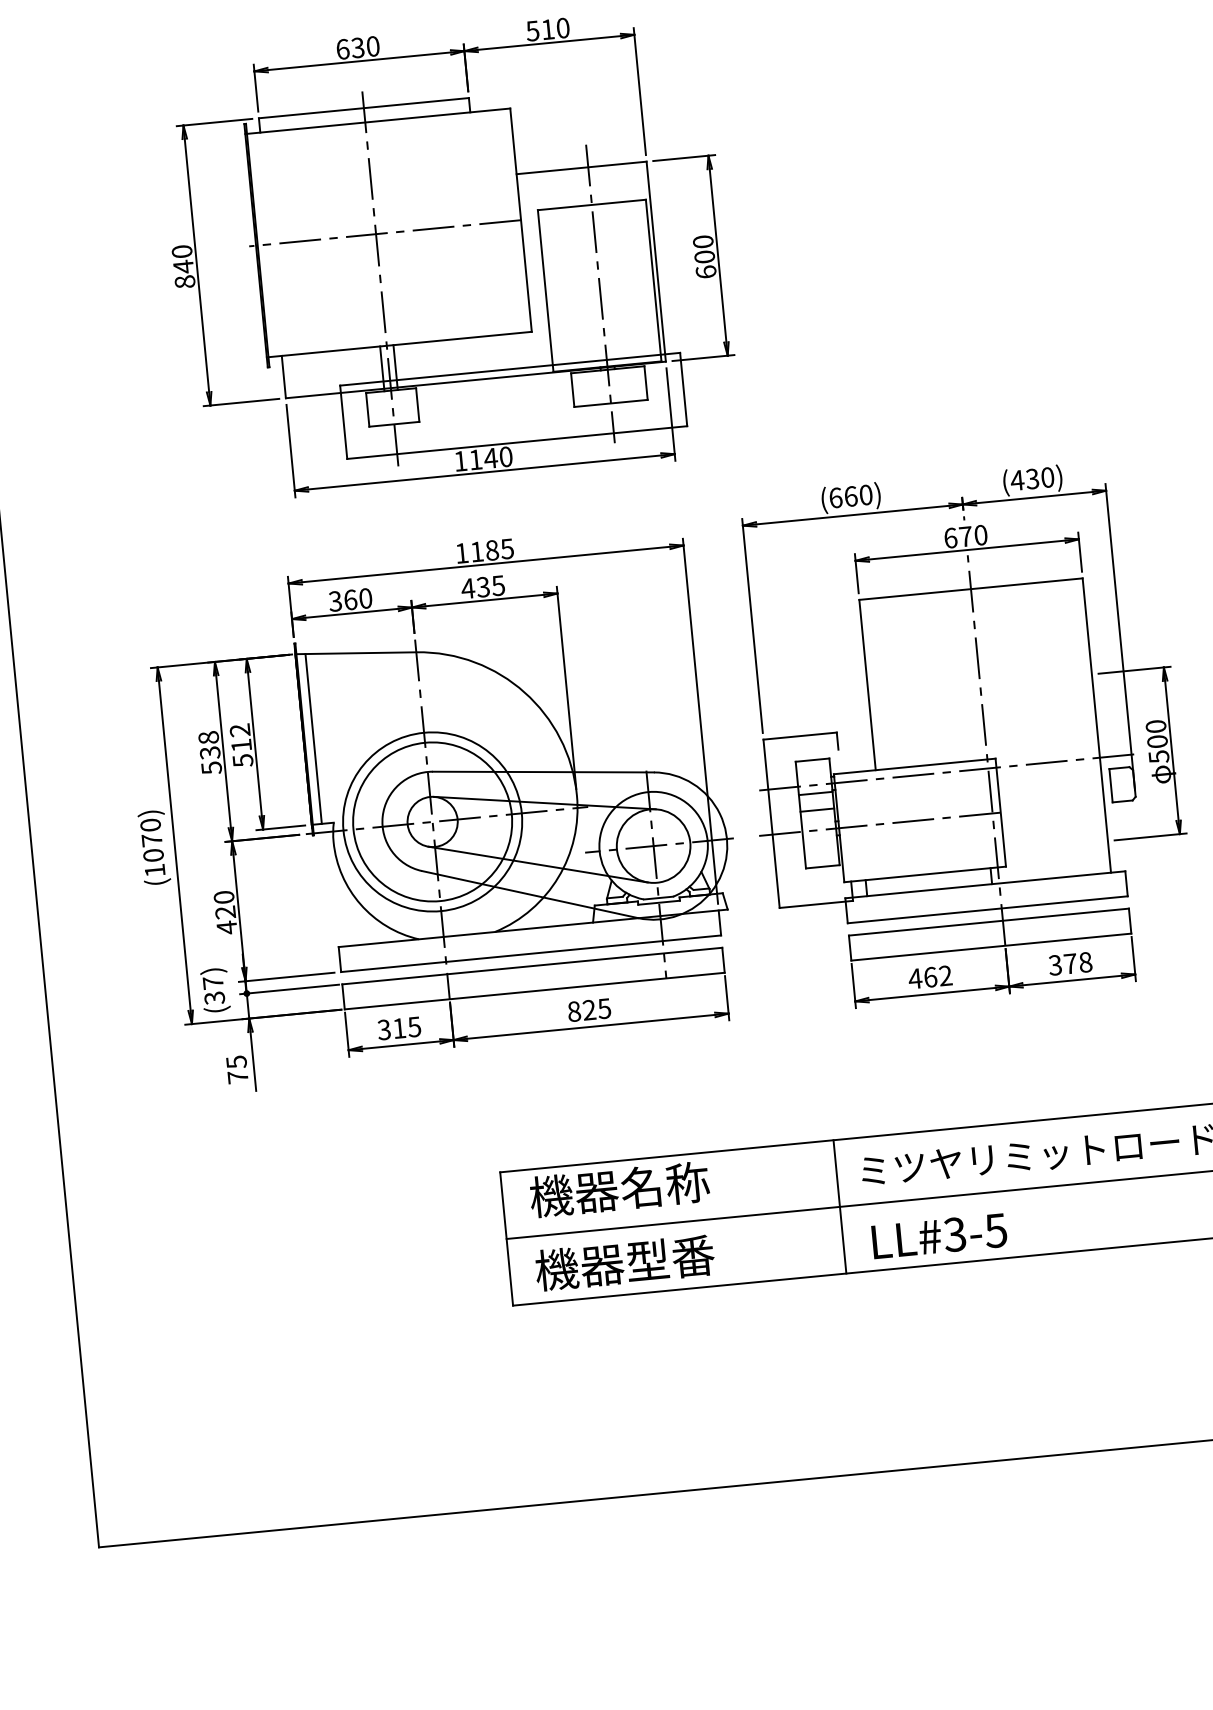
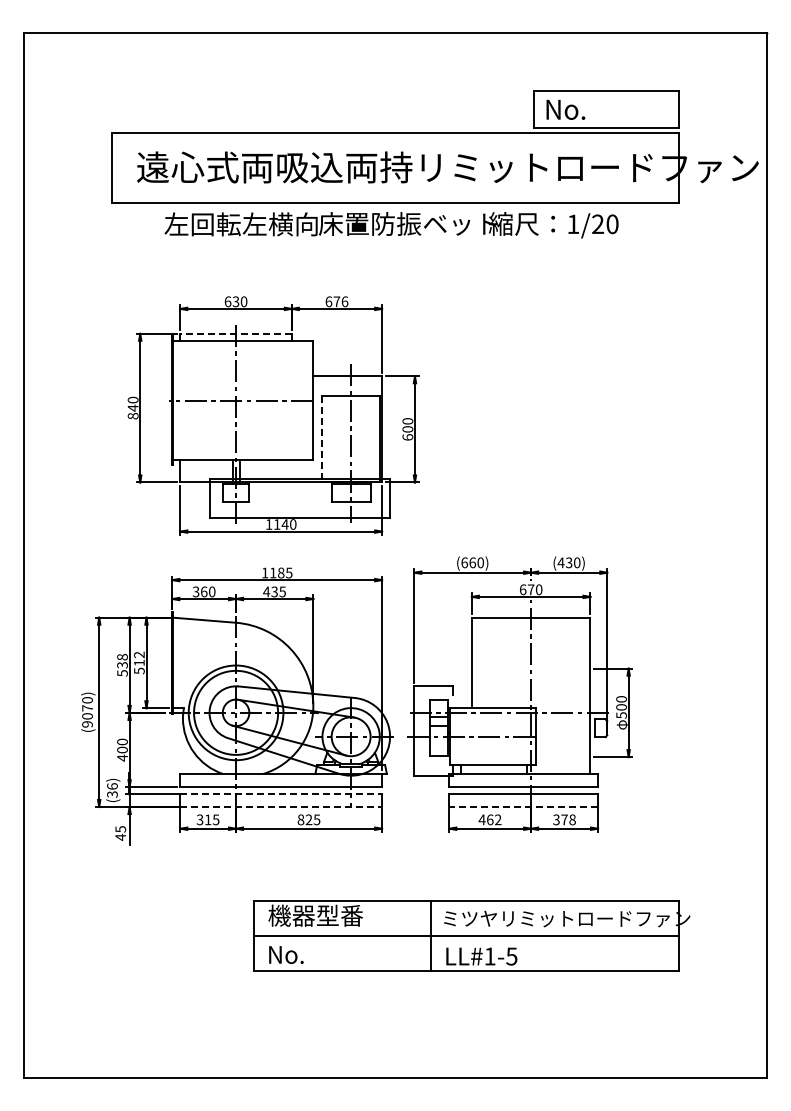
text: (547, 29) -> (336, 301), 510 -> 676
line: (364, 107) -> (236, 333), solid -> dashed
line: (545, 291) -> (322, 439), solid -> dashed
line: (313, 739) -> (177, 663), removed
text: (154, 870) -> (87, 724), (1070) -> (9070)
text: (225, 911) -> (122, 749), 420 -> 400
line: (991, 948) -> (523, 807), solid -> dashed
line: (532, 965) -> (281, 793), solid -> dashed
text: (213, 983) -> (112, 786), (37) -> (36)
line: (535, 991) -> (281, 807), solid -> dashed
text: (237, 1075) -> (120, 836), 75 -> 45
text: (664, 1184) -> (339, 915), 機器名称 -> 機器型番
text: (953, 1234) -> (489, 956), LL#3-5 -> LL#1-5
text: (624, 1262) -> (314, 954), 機器型番 -> No.

